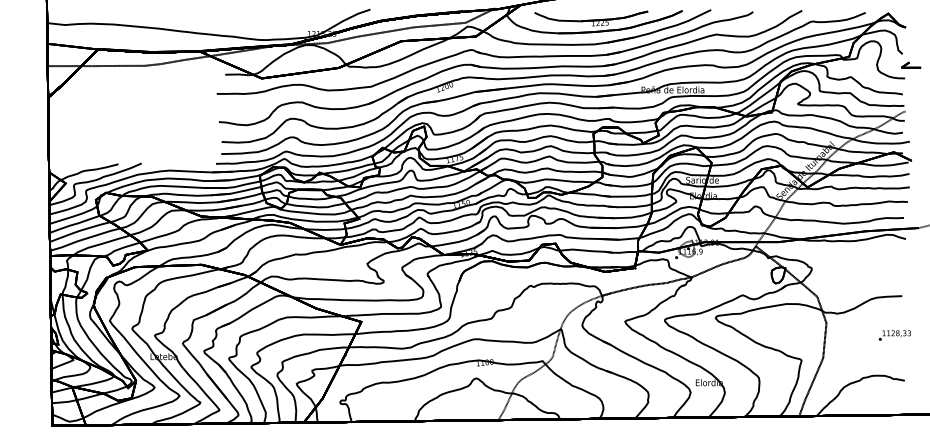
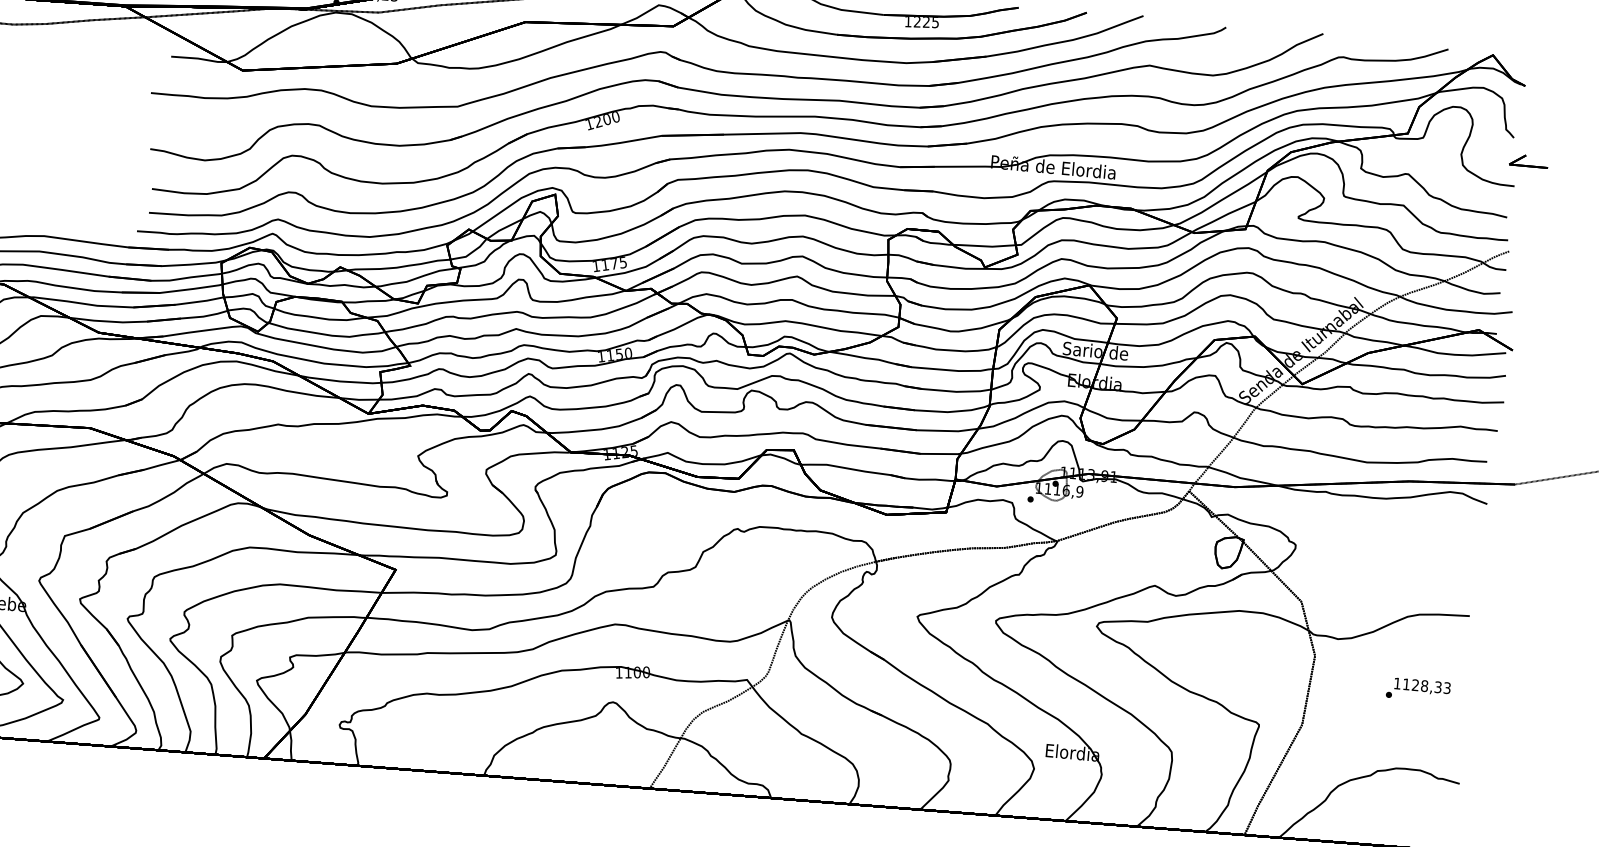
text: (894, 335) -> (1417, 689), moved

